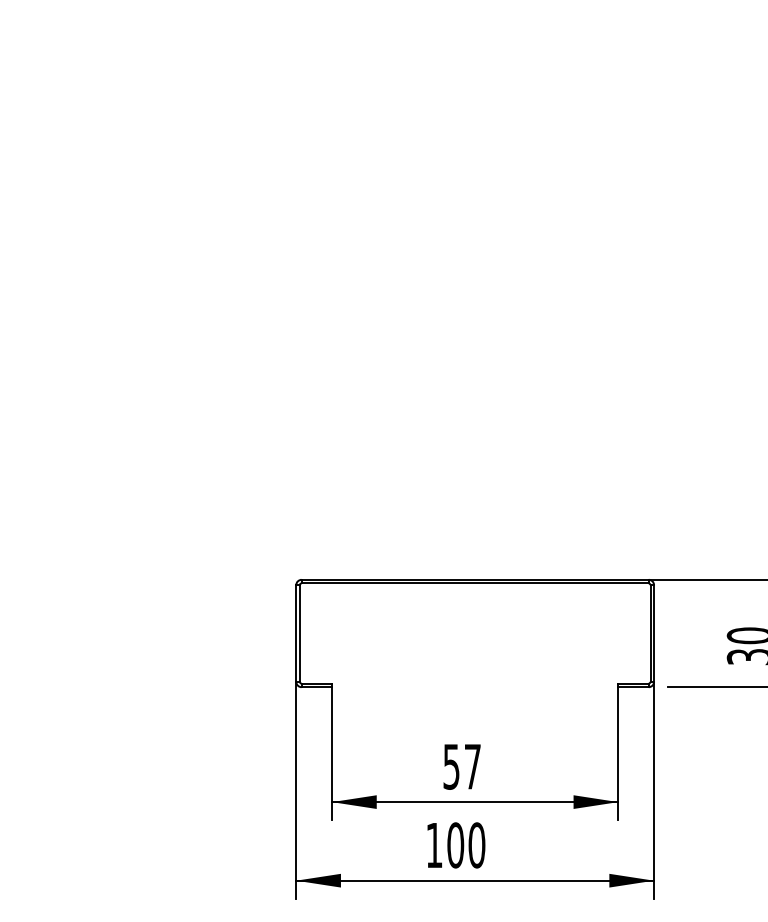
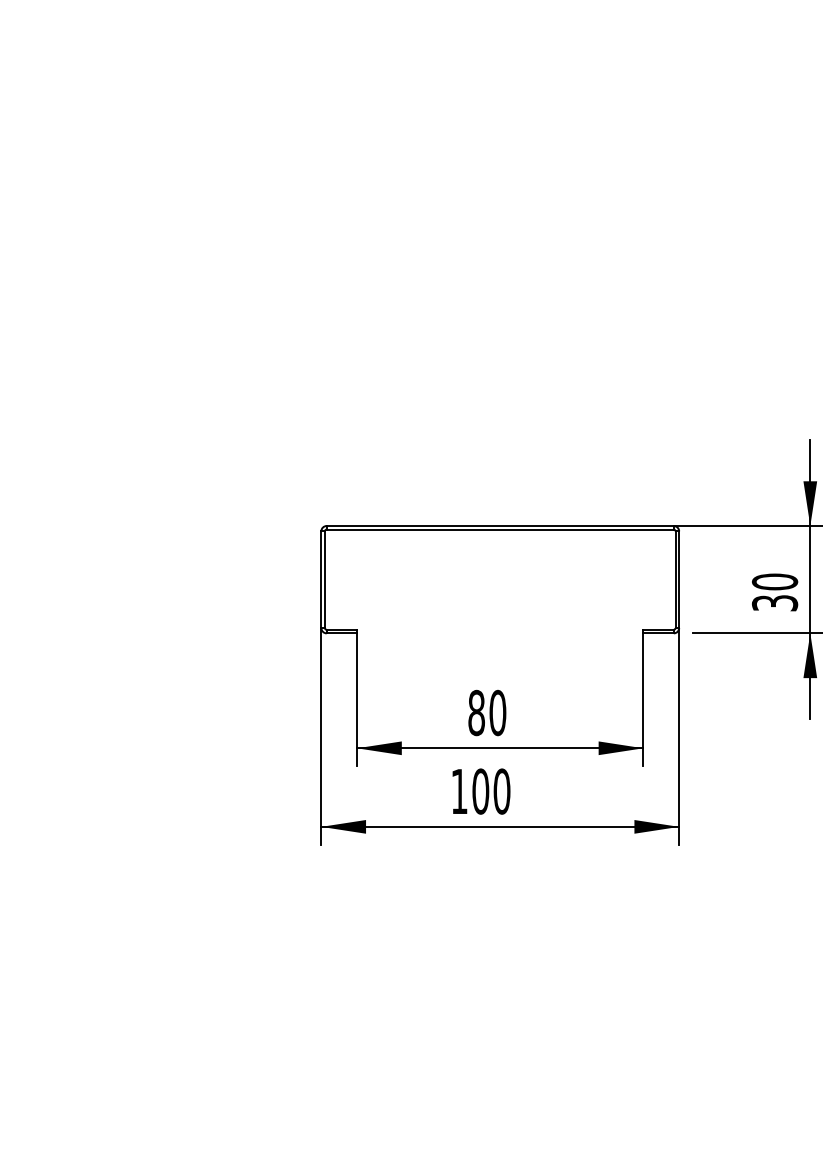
text: (462, 766) -> (487, 712), 57 -> 80

